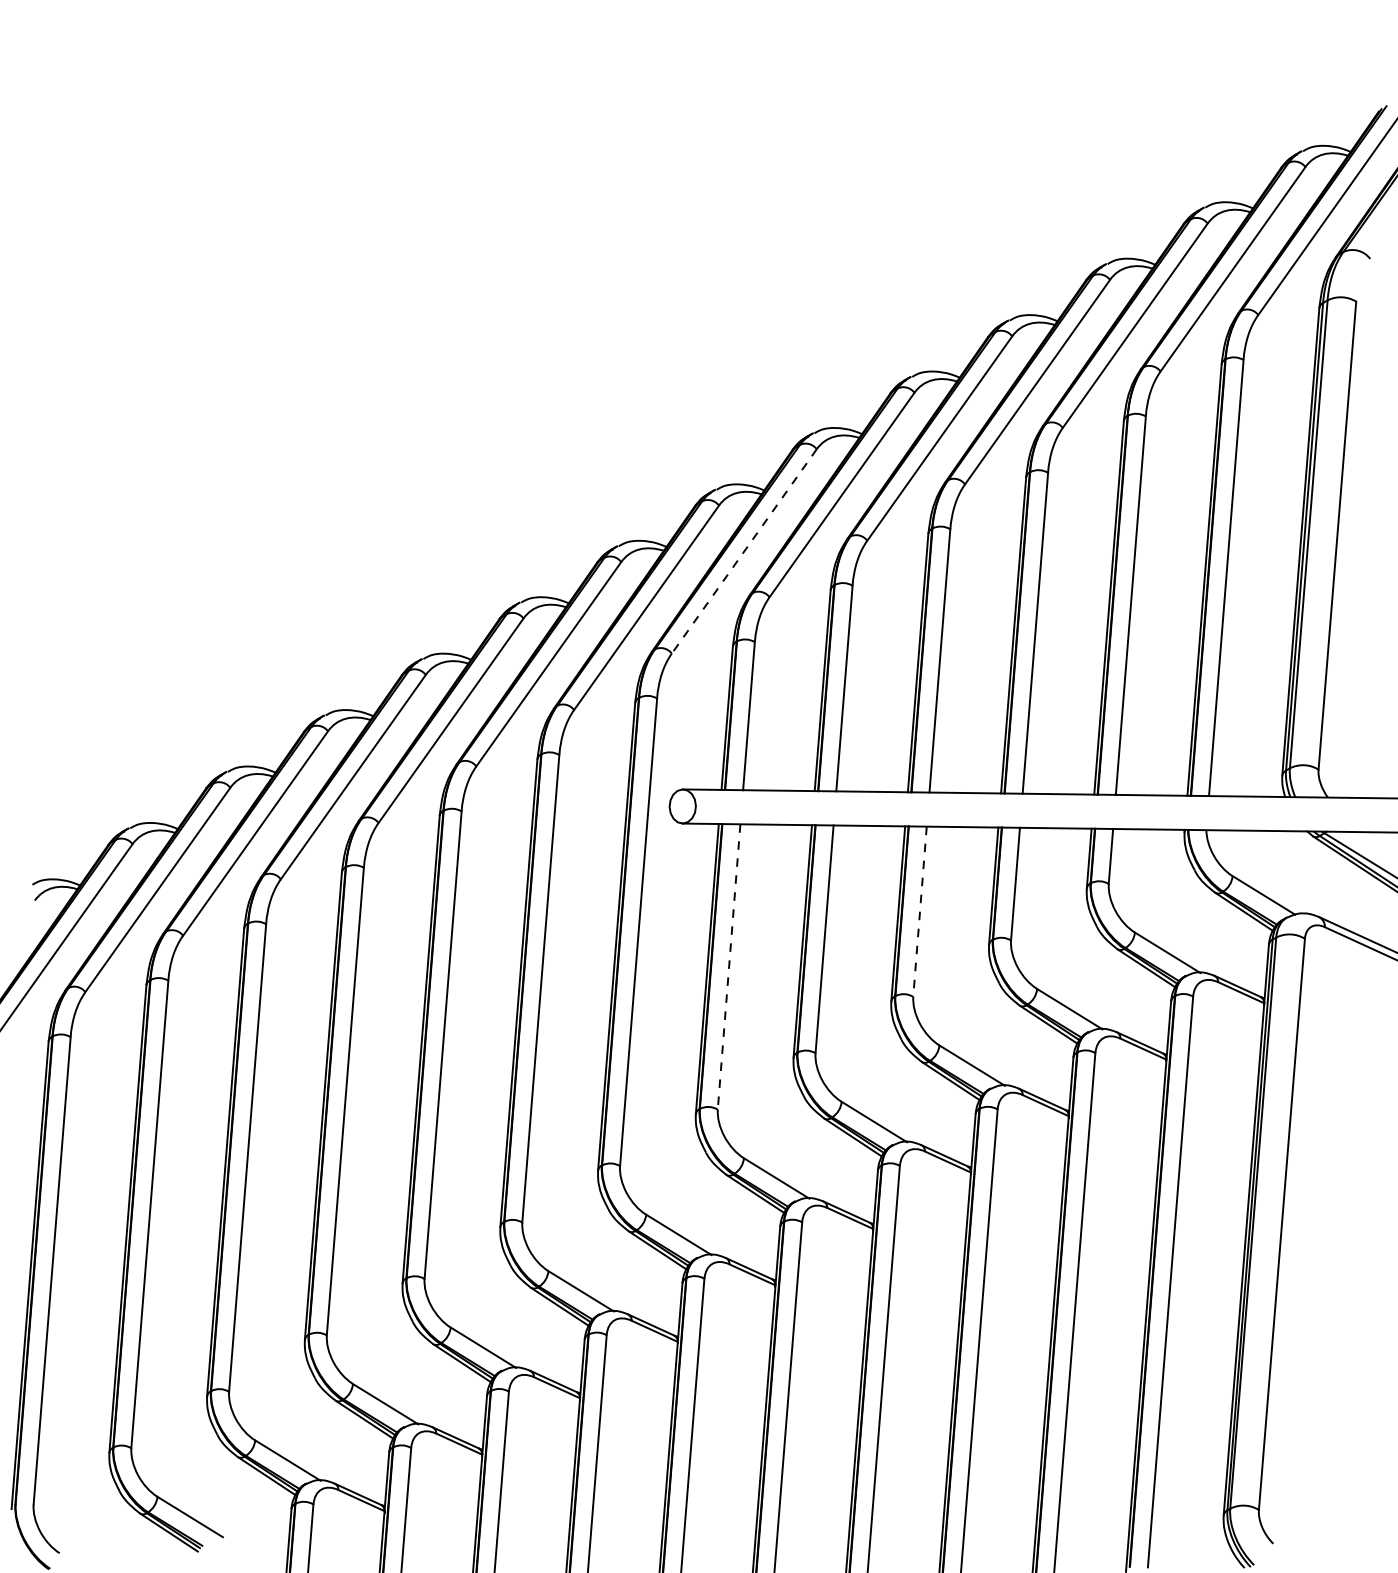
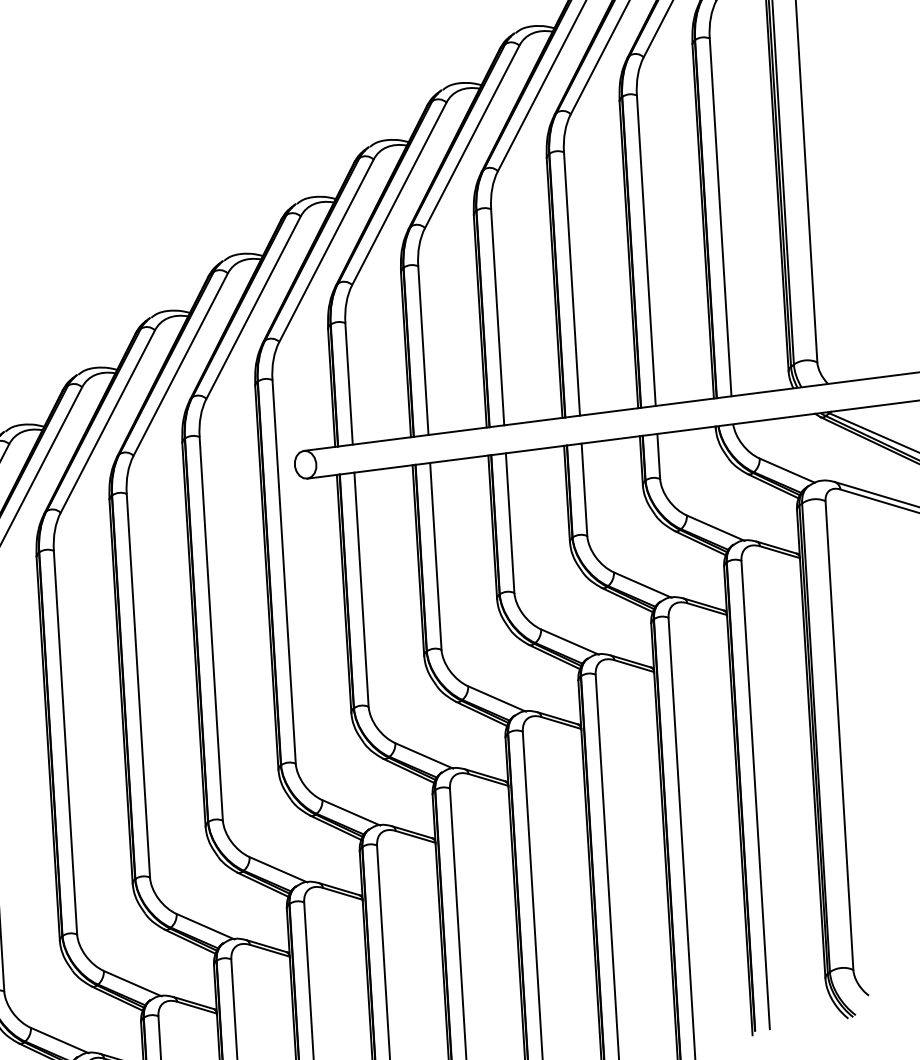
line: (744, 551) -> (326, 250), dashed -> solid
line: (919, 912) -> (509, 523), dashed -> solid
line: (729, 967) -> (361, 590), dashed -> solid

